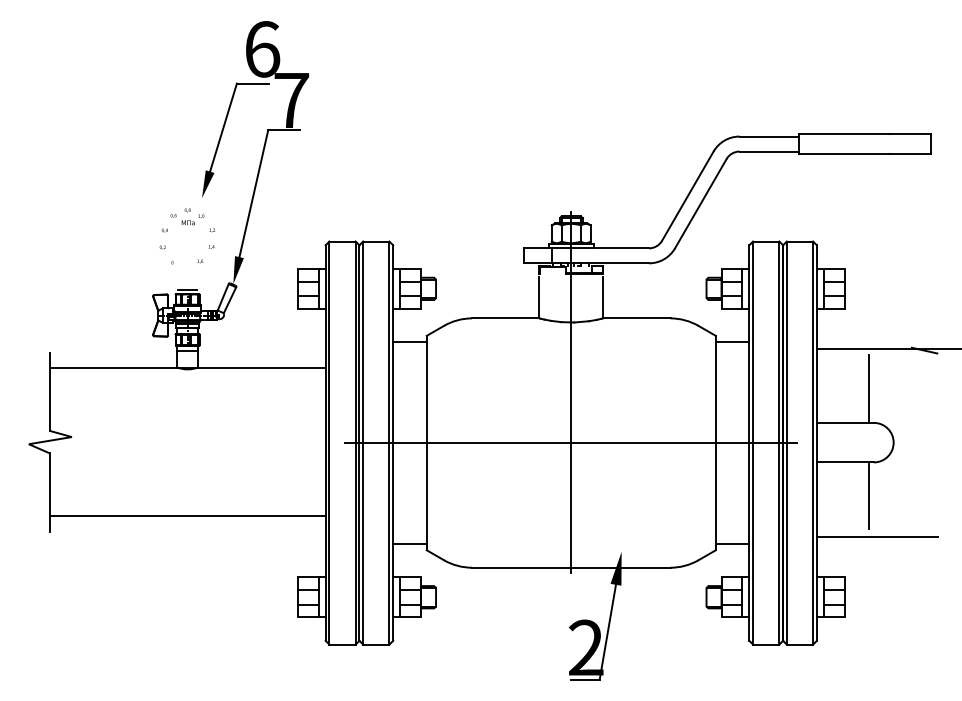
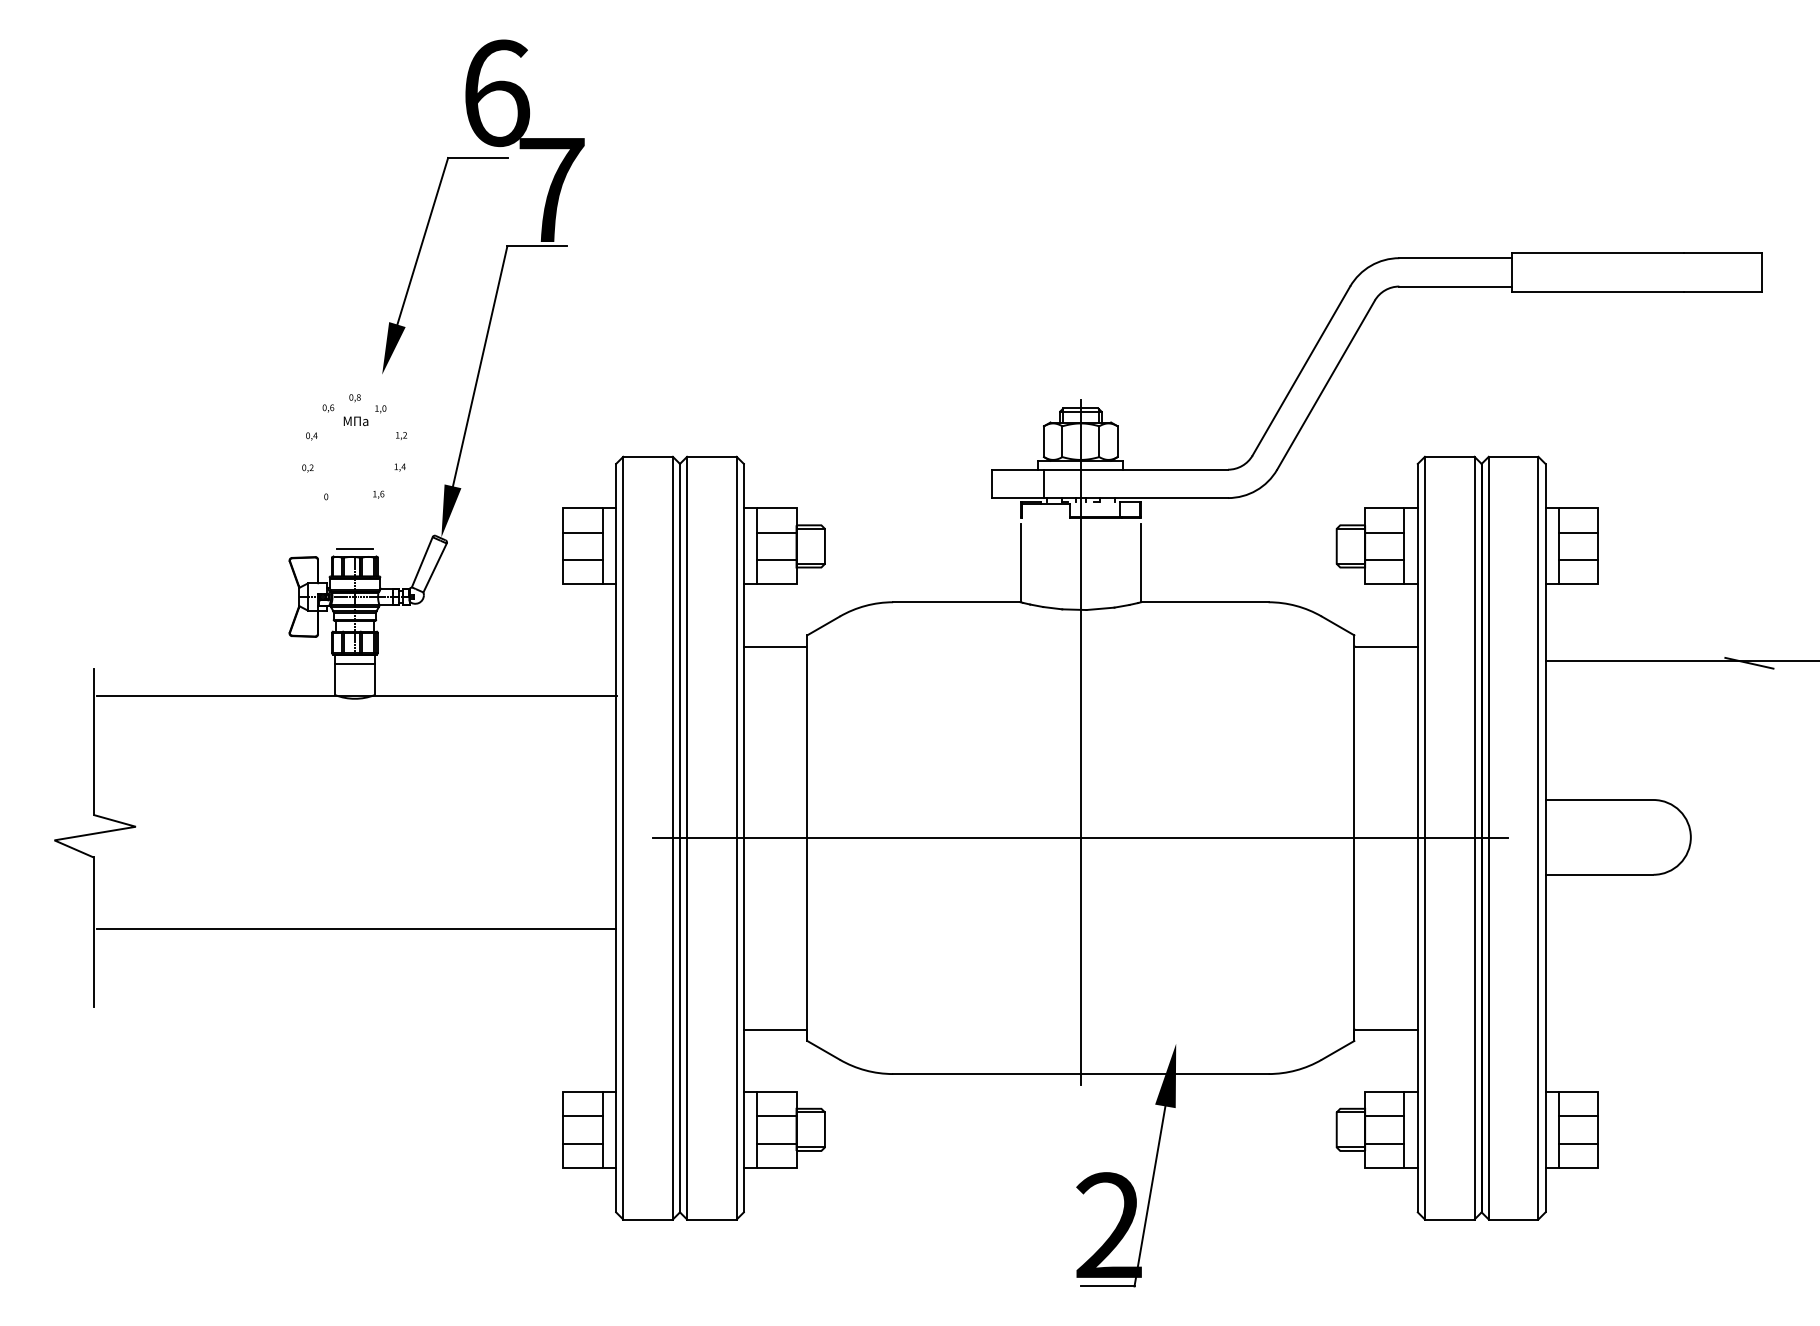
line: (869, 388) -> (1645, 734), removed
line: (869, 495) -> (1645, 937), removed
line: (188, 516) -> (356, 929), moved
line: (876, 536) -> (1658, 1014), removed

